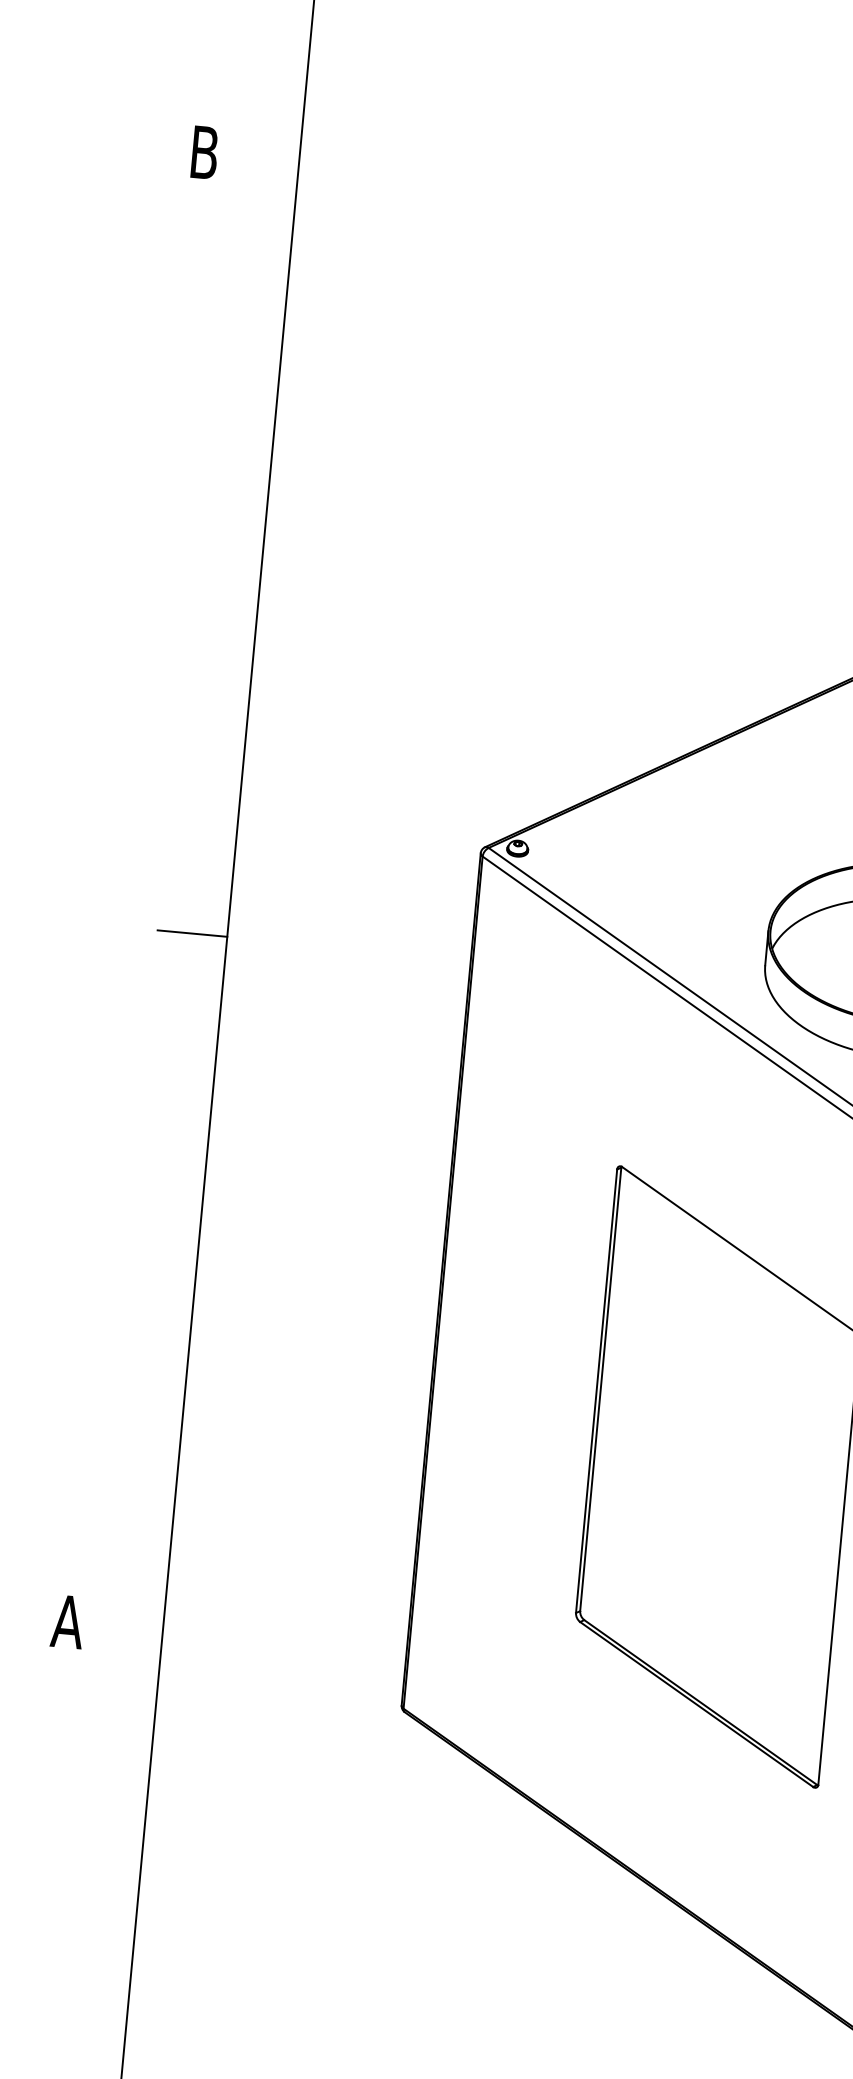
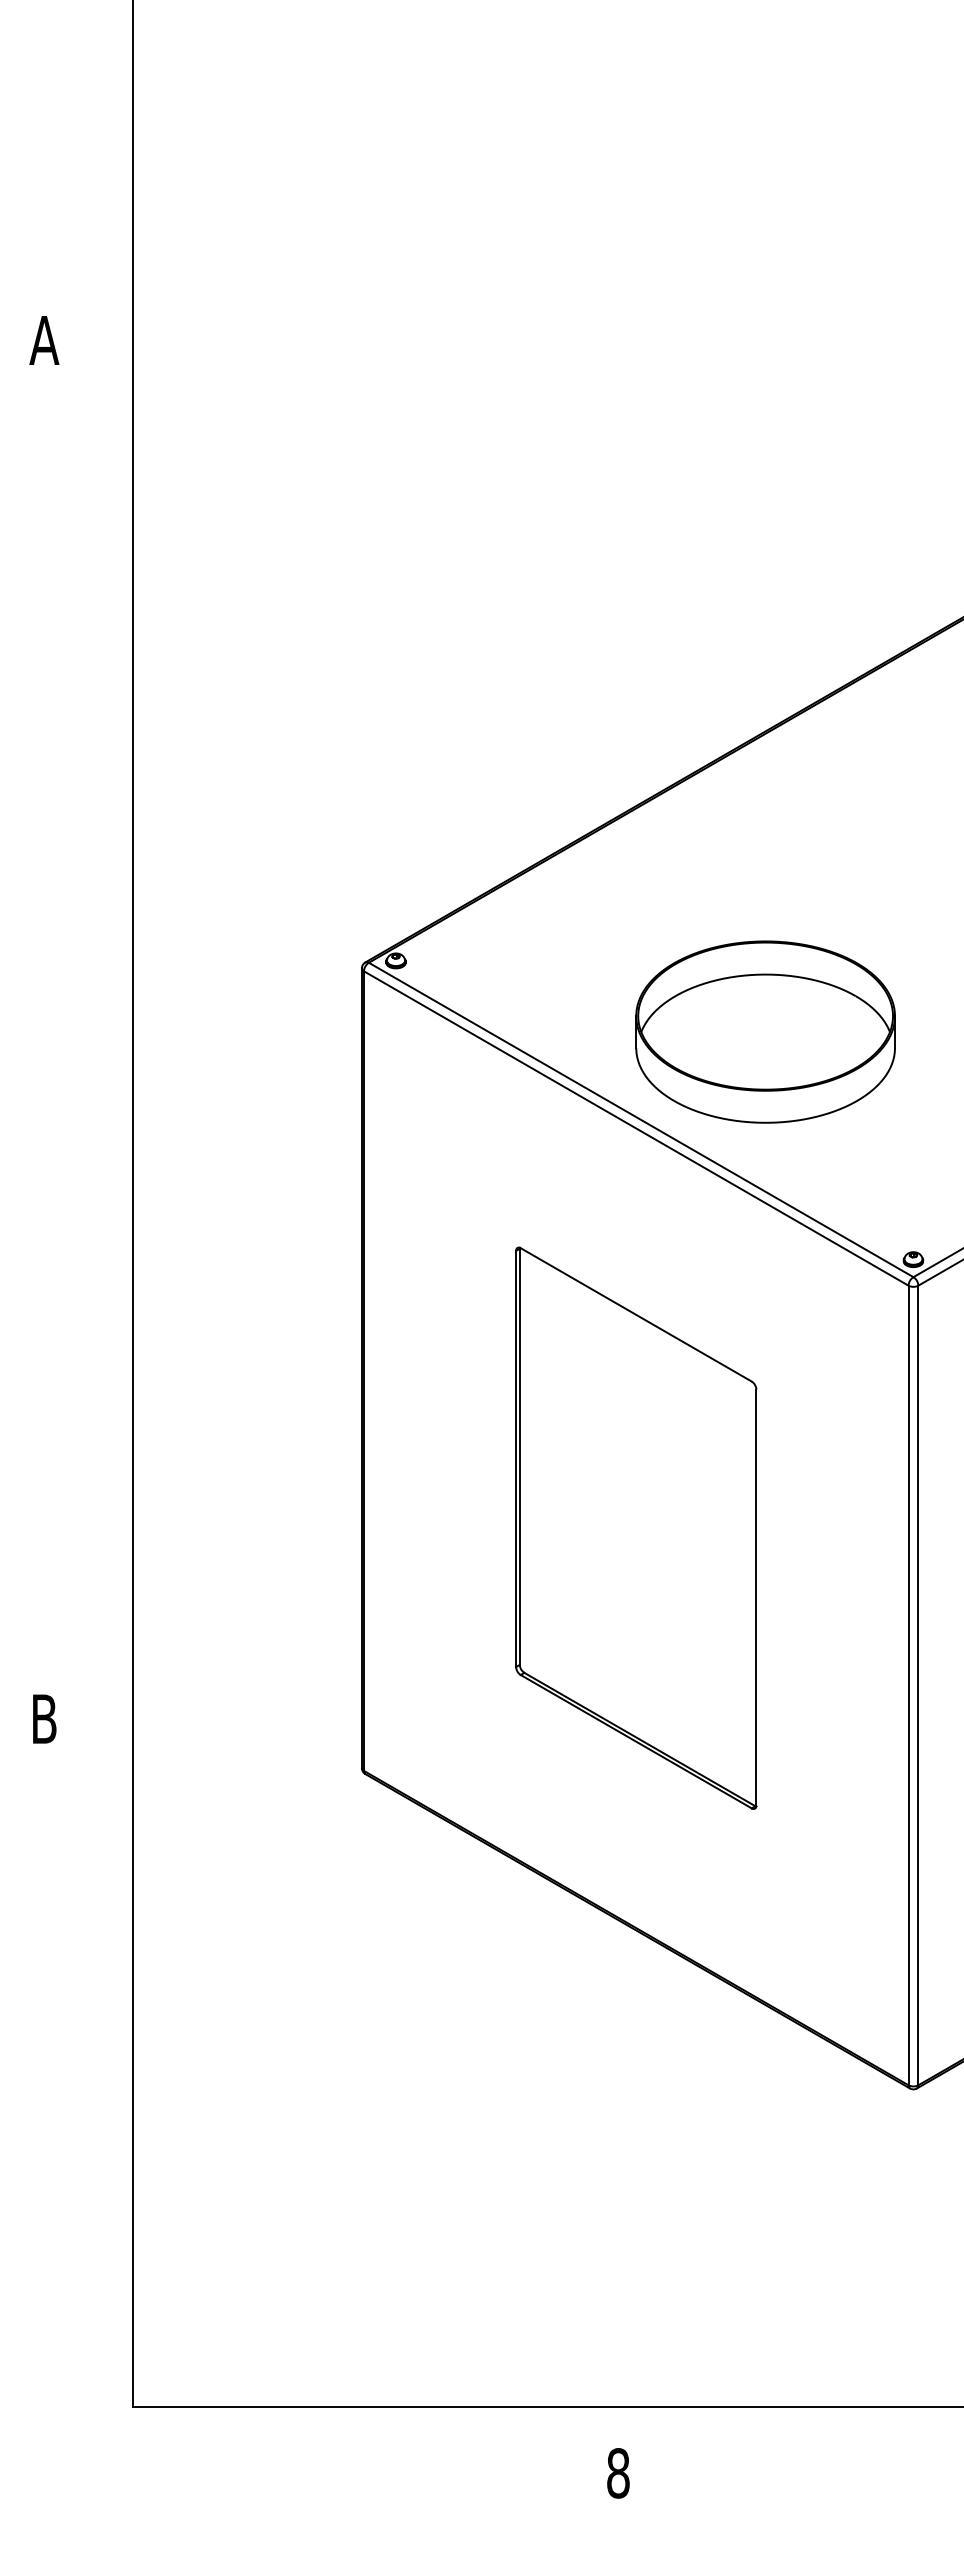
text: (204, 152) -> (44, 340), B -> A
line: (192, 934) -> (100, 1068), removed
text: (68, 1621) -> (44, 1718), A -> B

